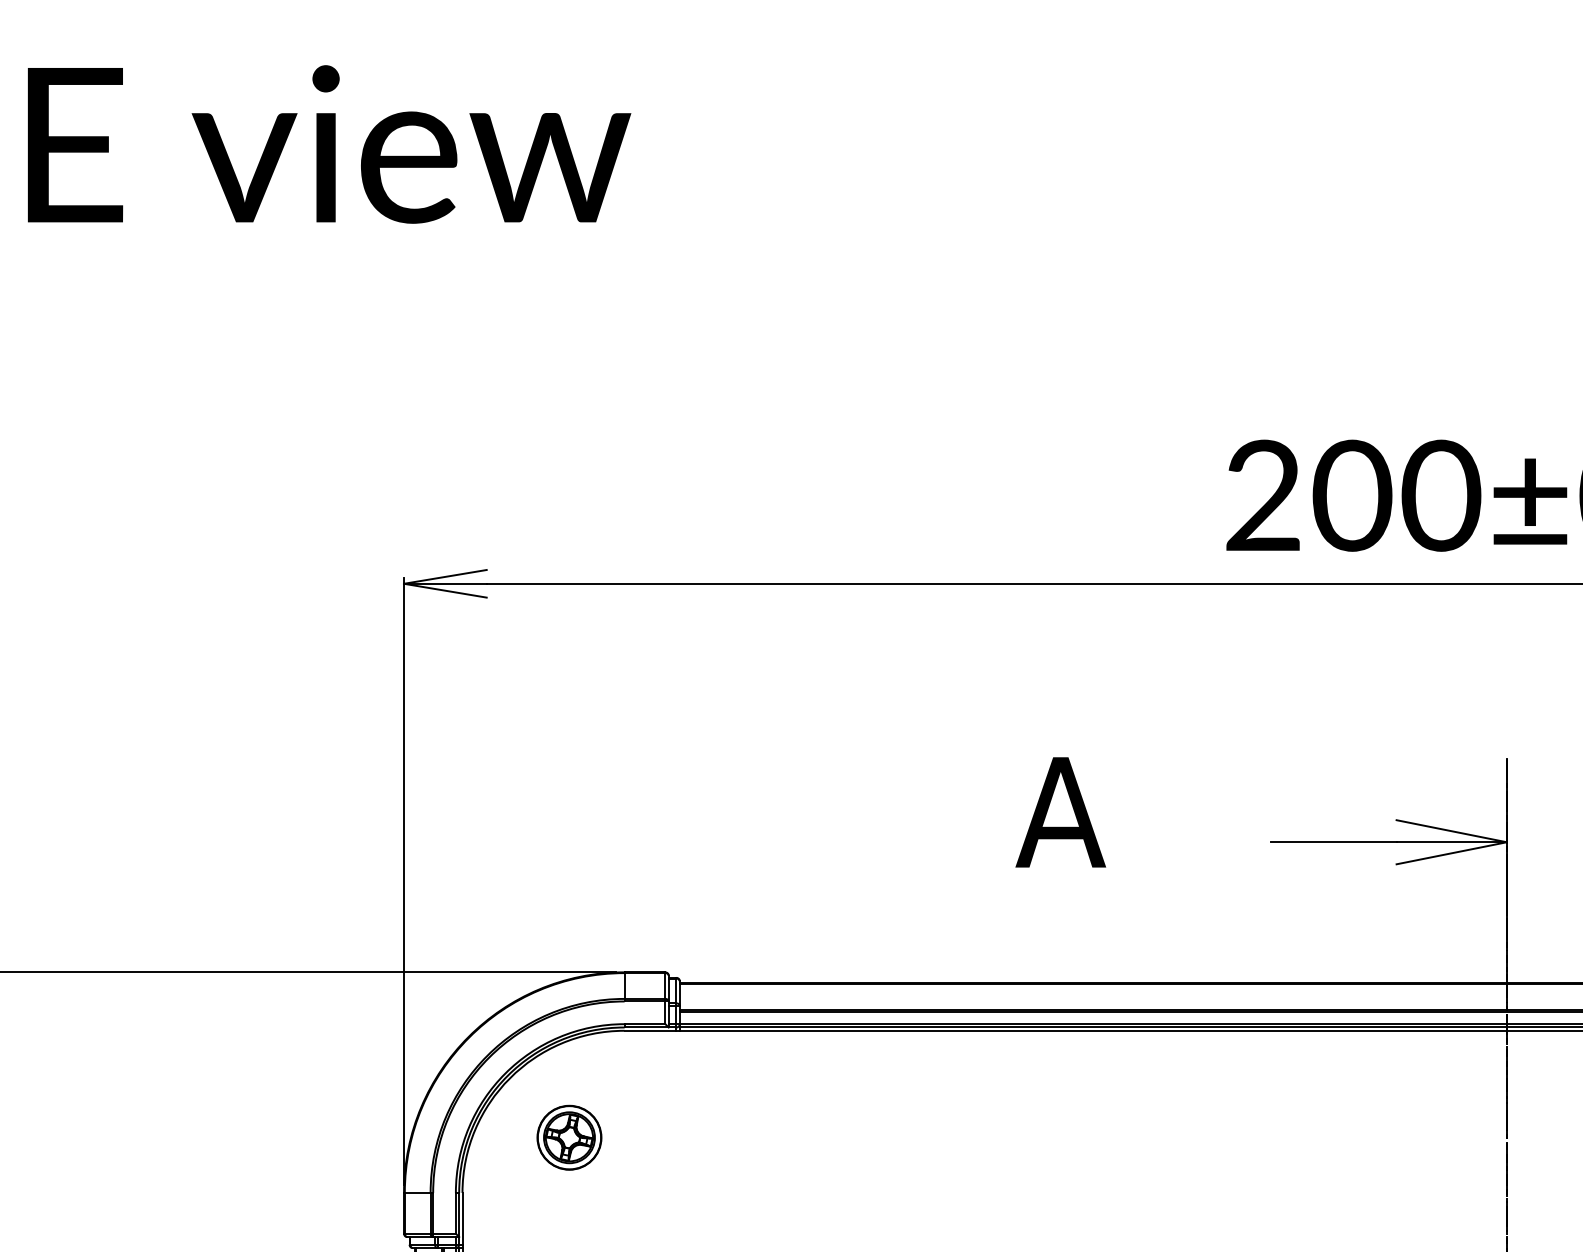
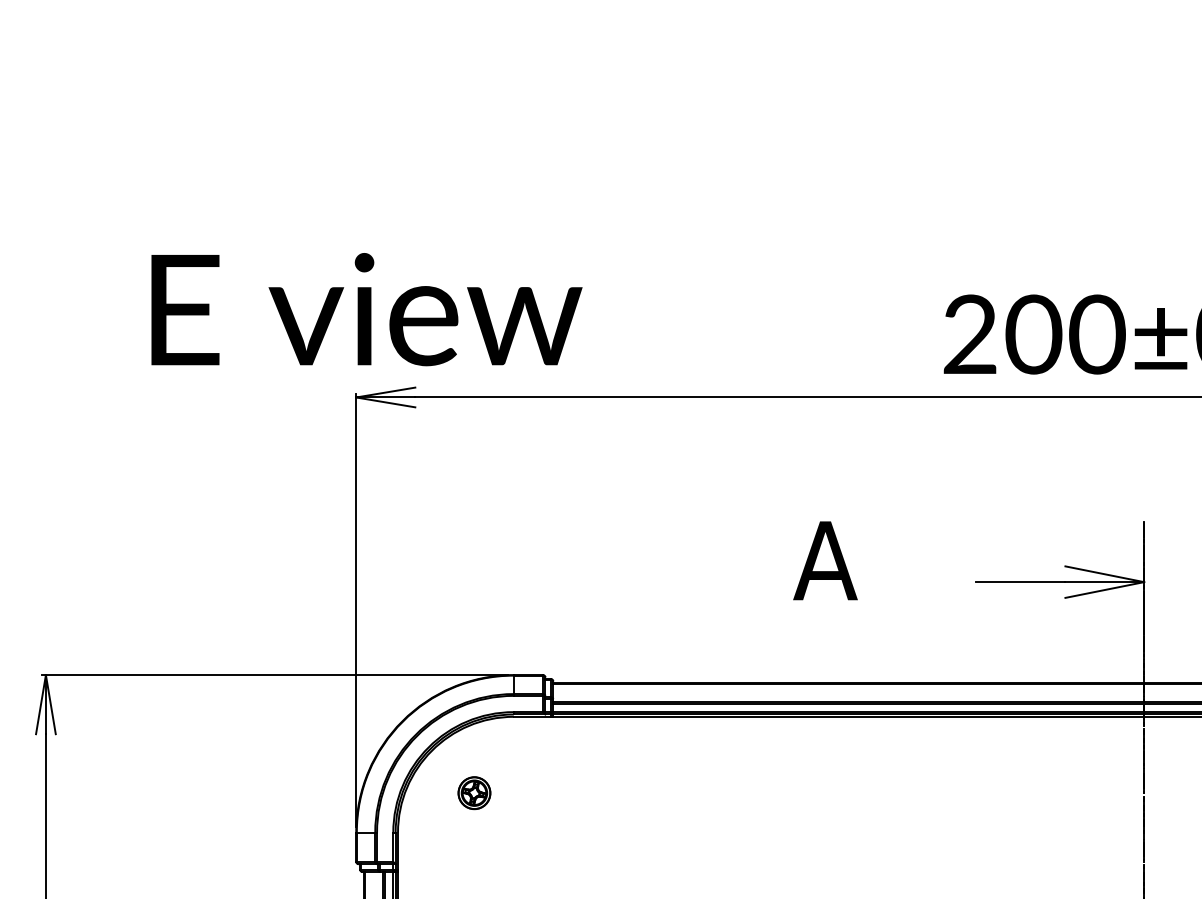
text: (328, 144) -> (366, 309), moved
part: (569, 1136) -> (474, 792), size x0.7

